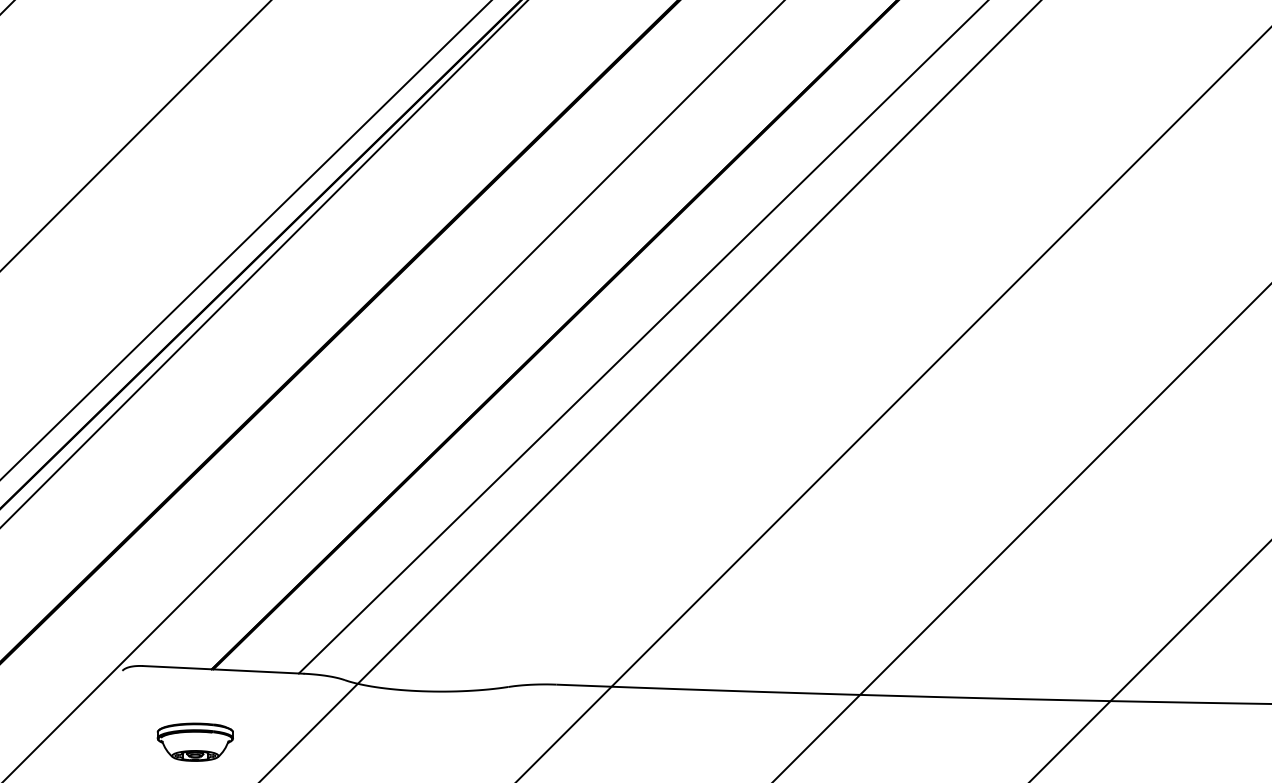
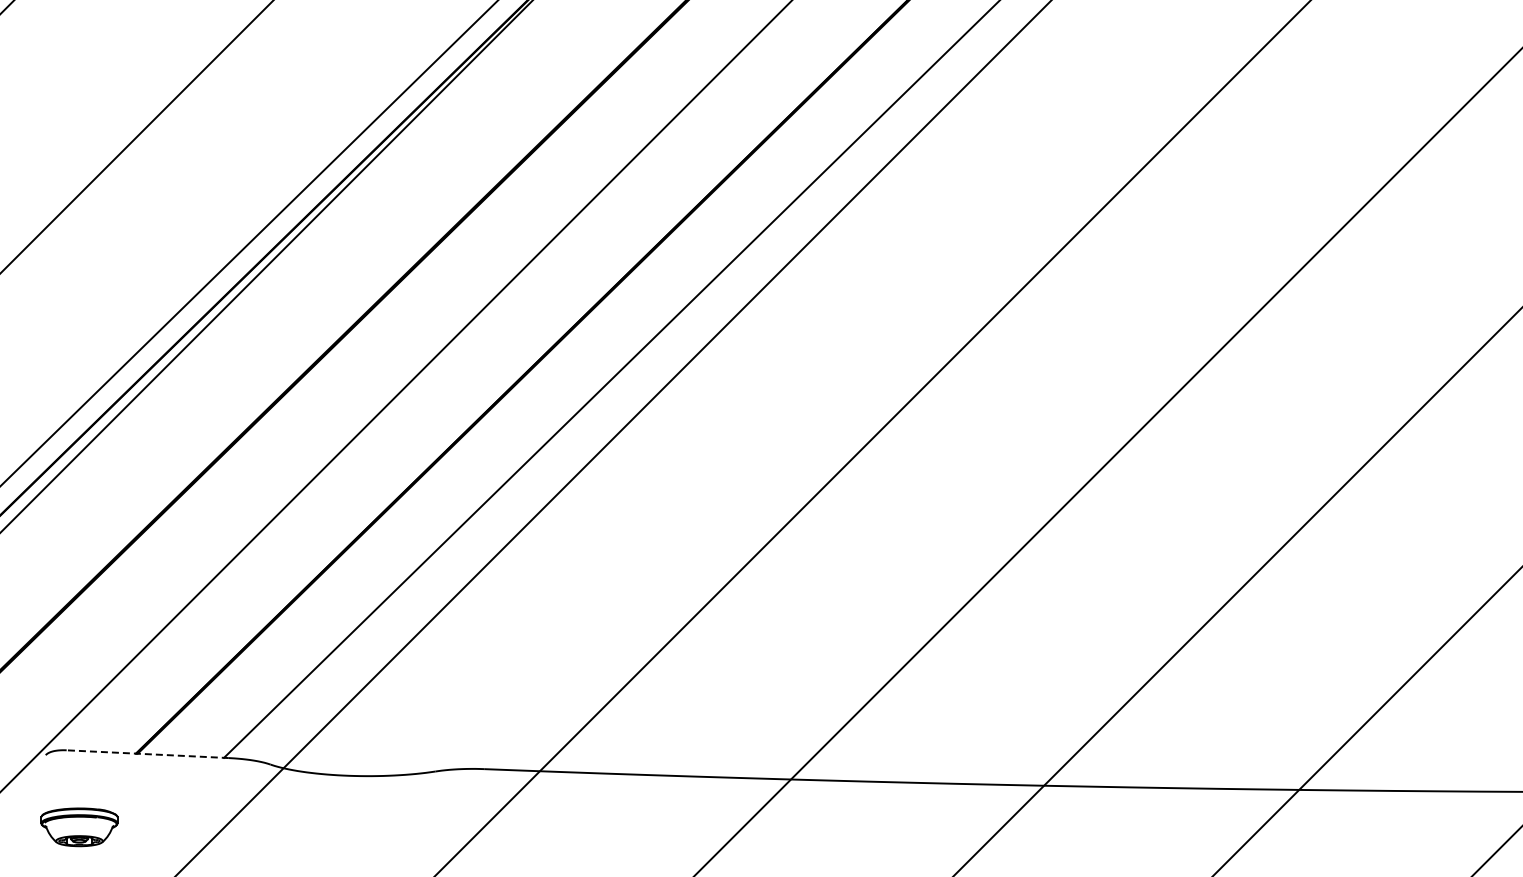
line: (223, 670) -> (147, 754), solid -> dashed
part: (195, 742) -> (79, 827), moved

